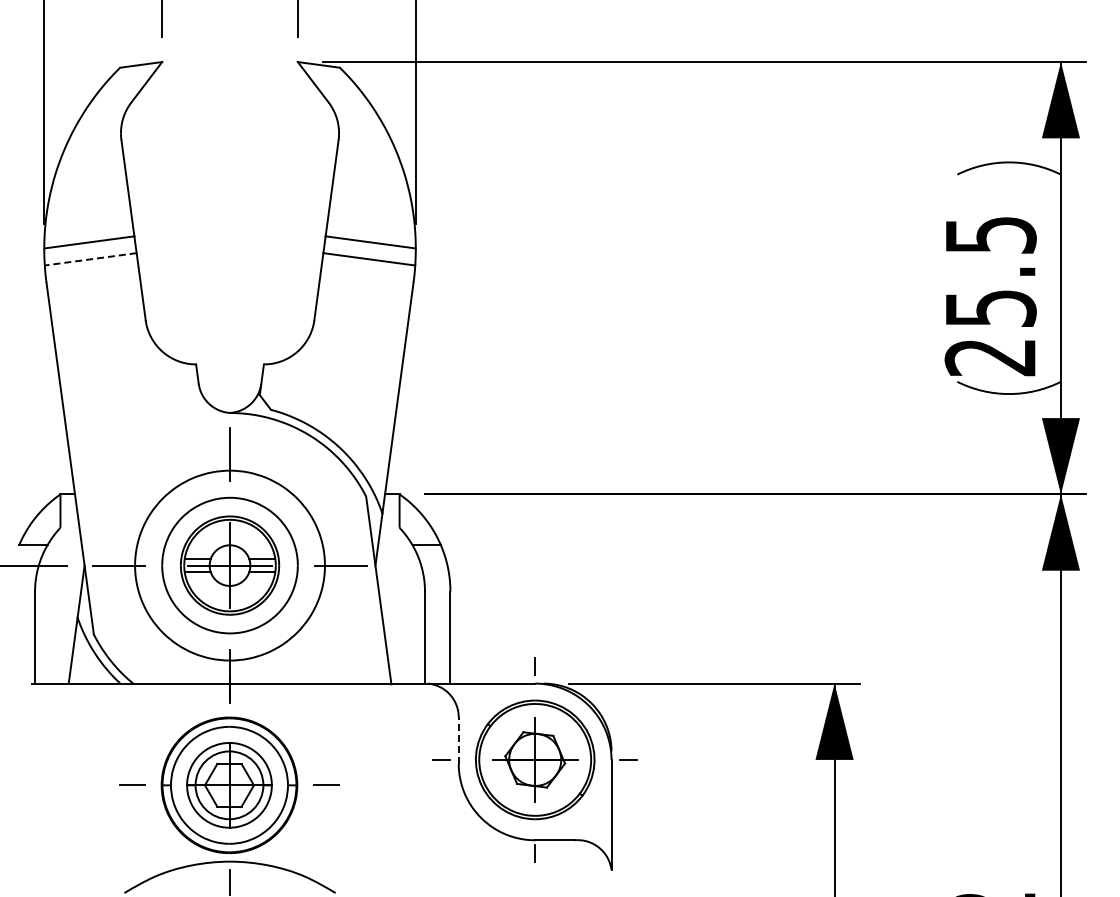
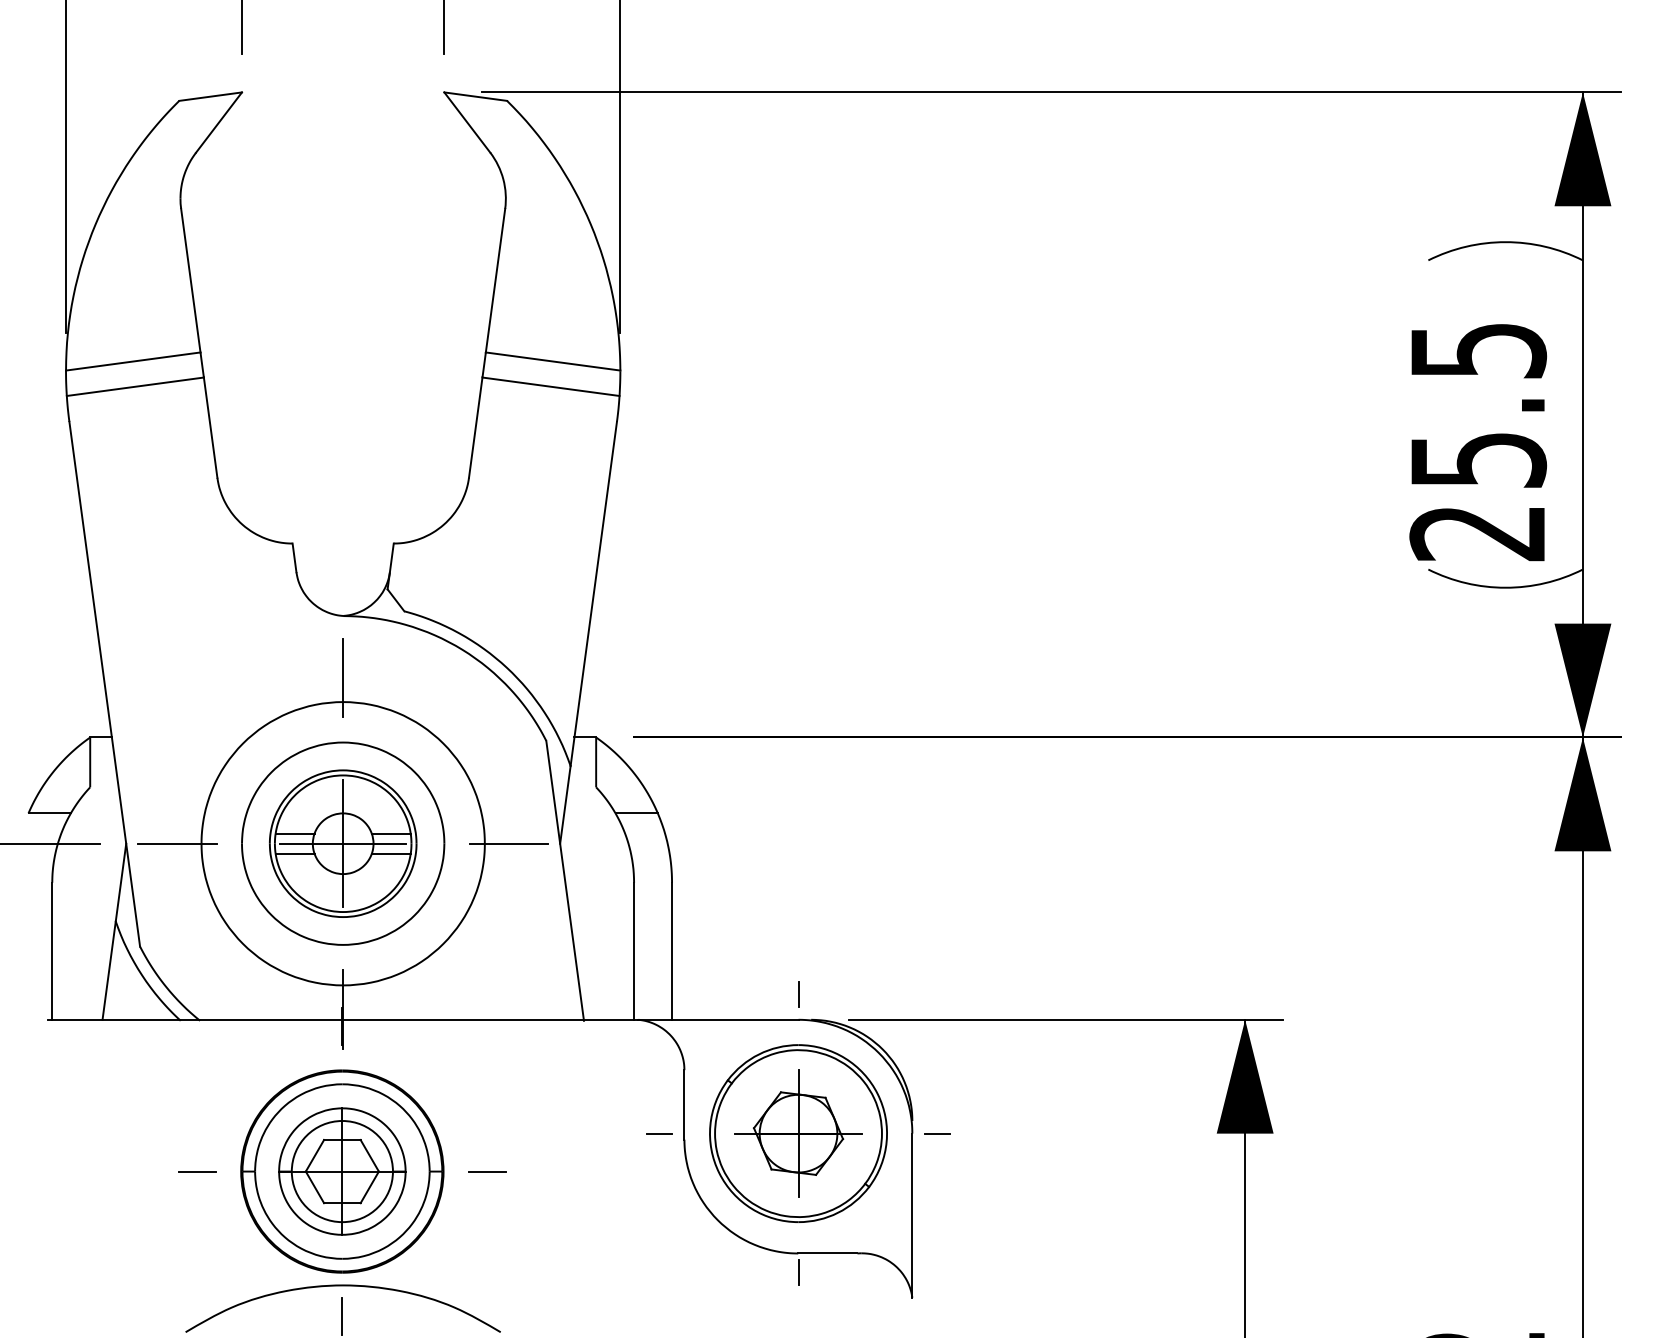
line: (90, 259) -> (135, 387), dashed -> solid
line: (458, 740) -> (684, 1104), dashed -> solid

